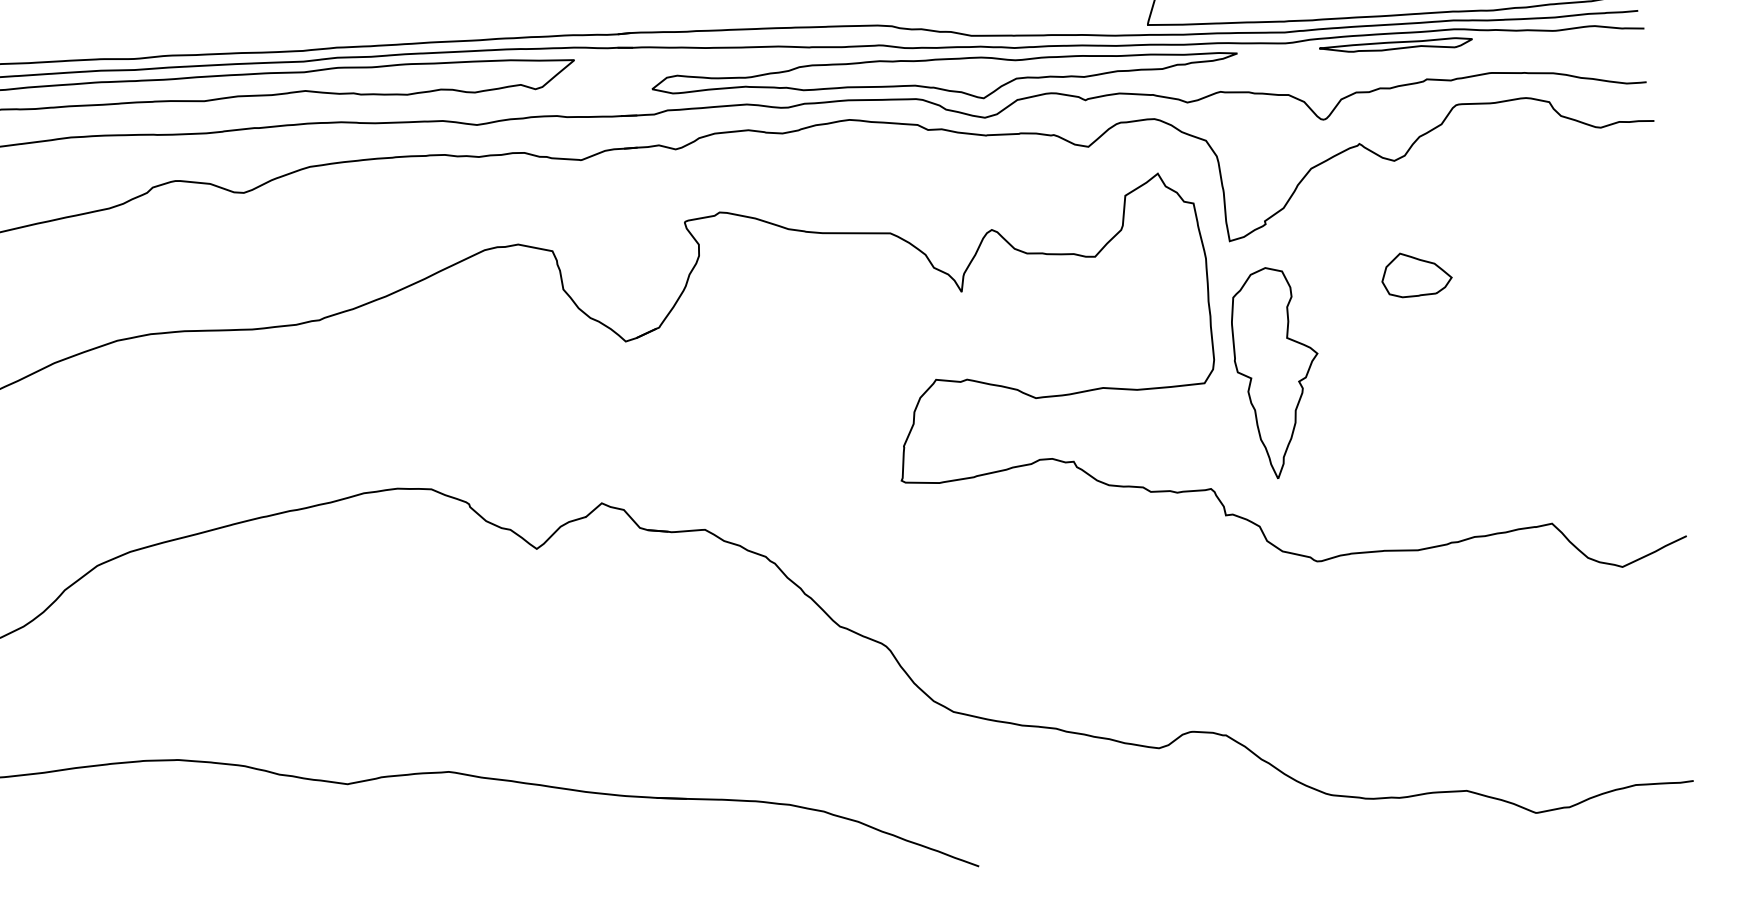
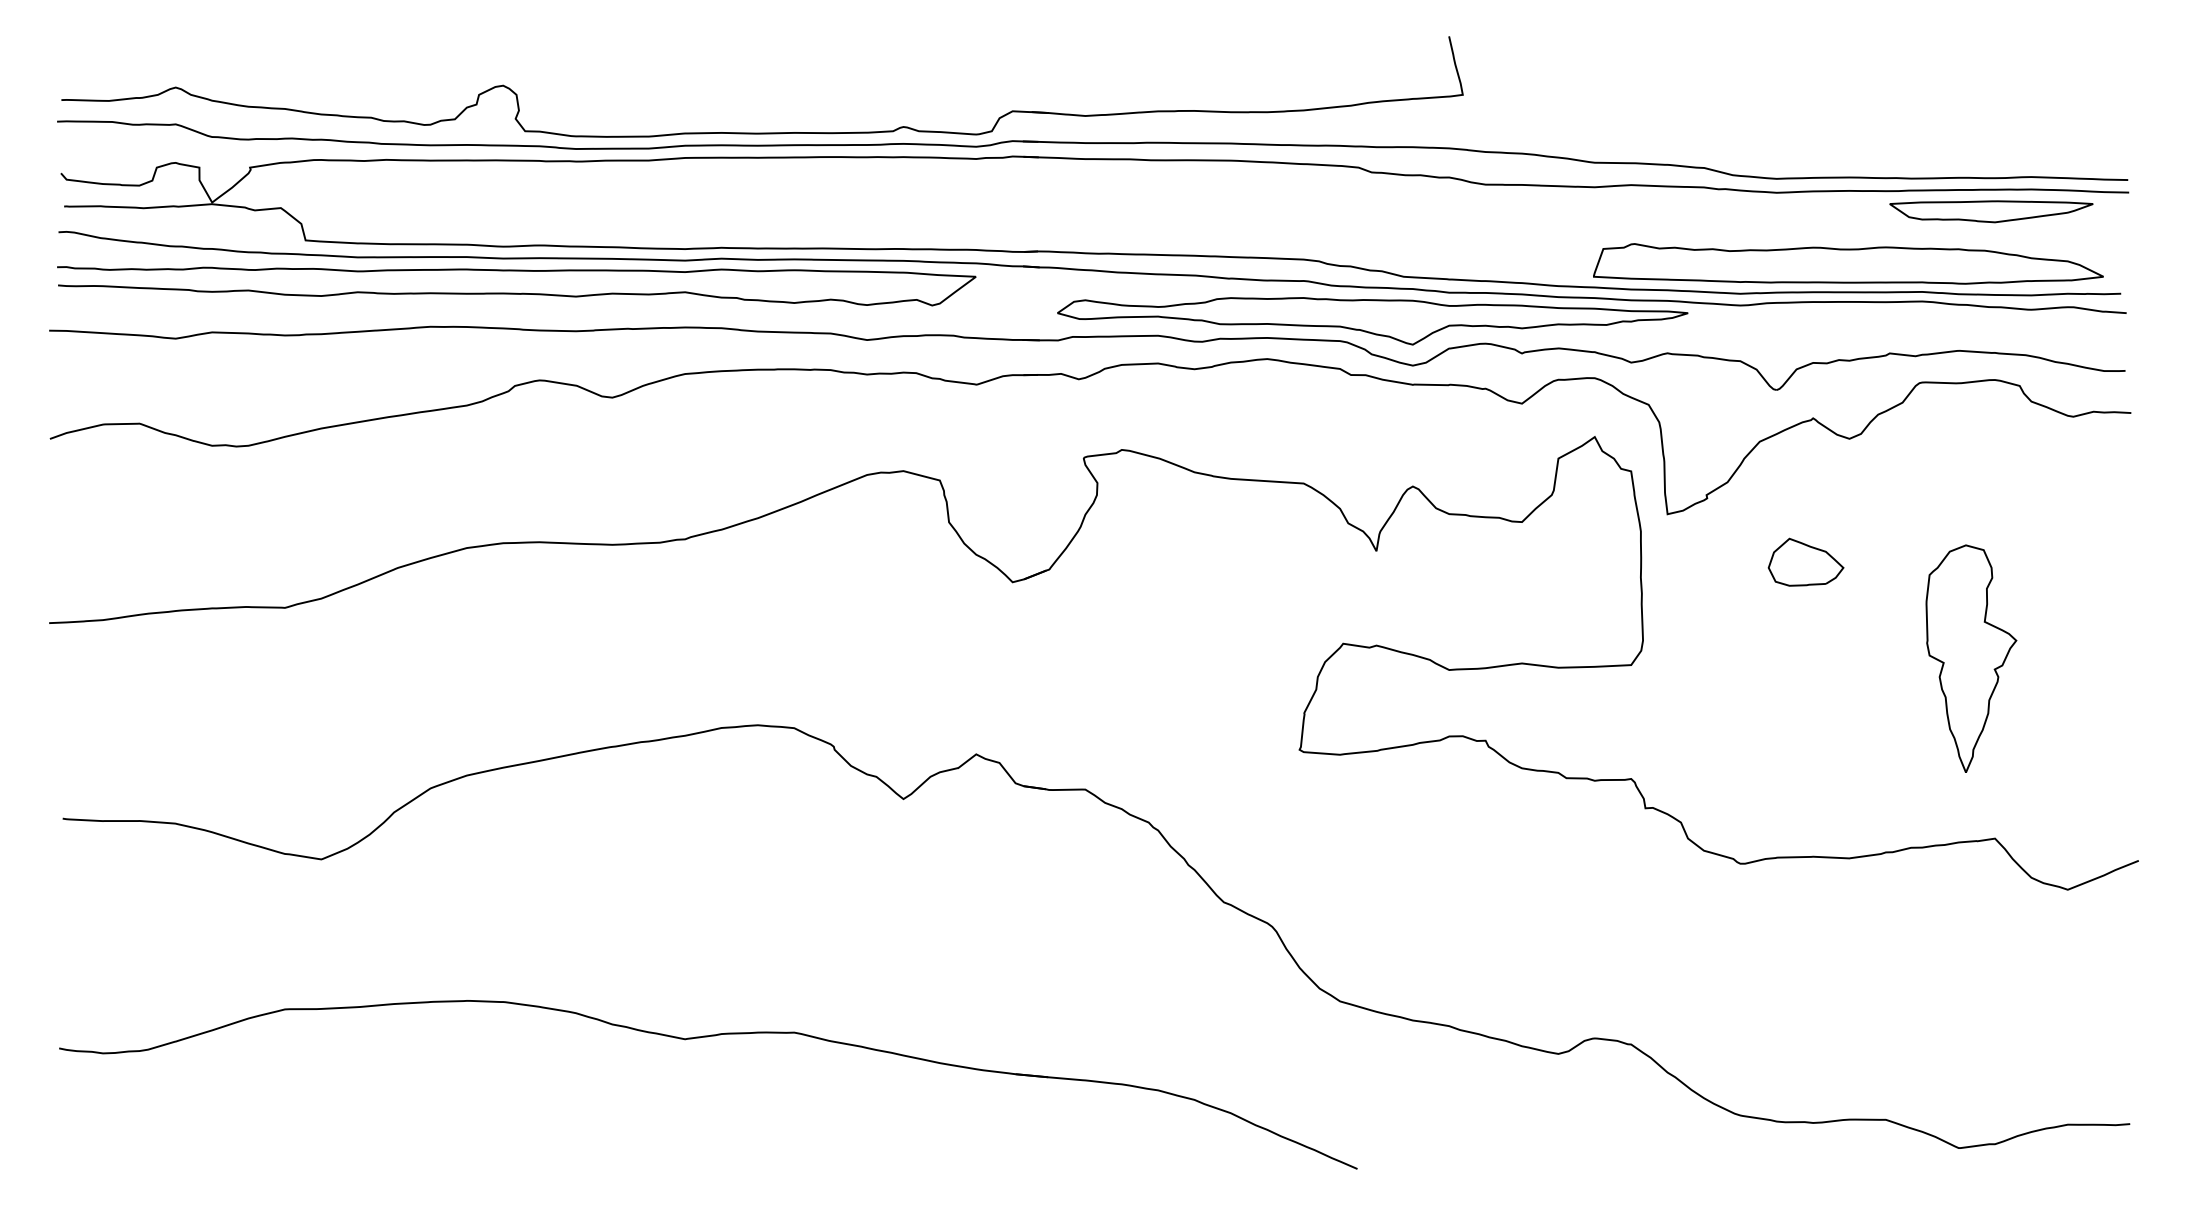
part: (1395, 45) -> (1858, 315), removed
part: (1416, 273) -> (1805, 561), moved
part: (1276, 372) -> (1971, 658), moved

